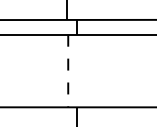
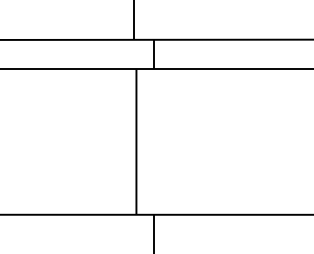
line: (68, 71) -> (136, 143), dashed -> solid

